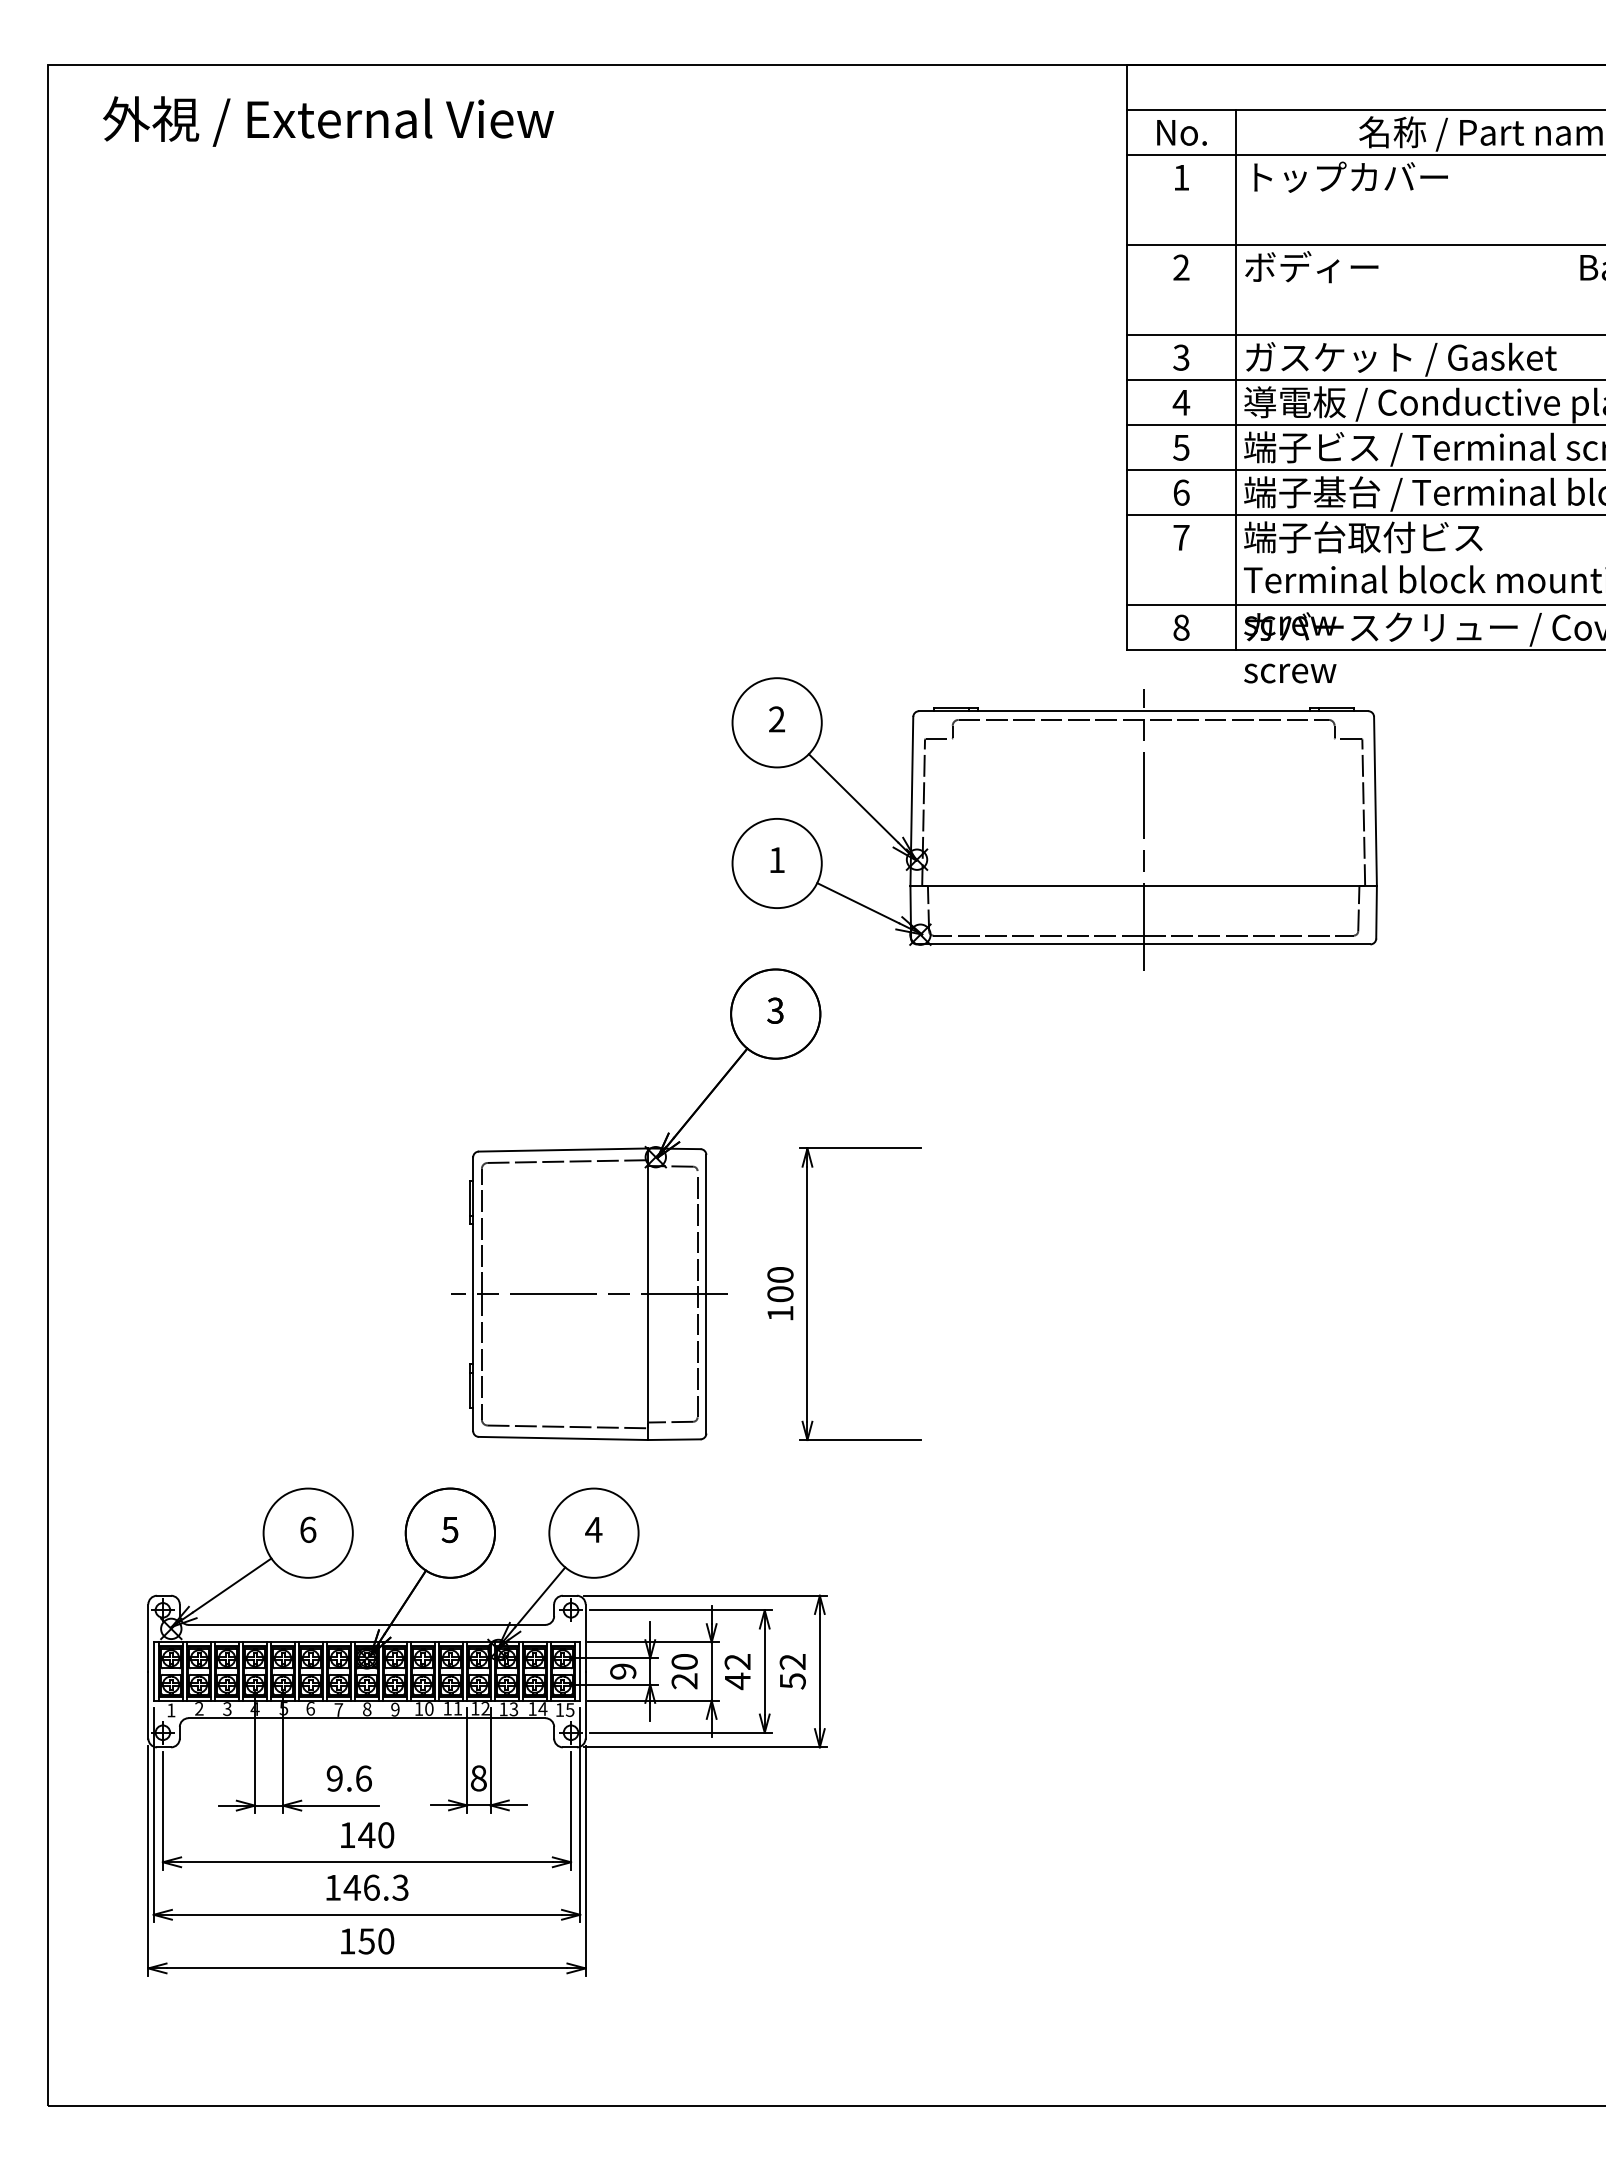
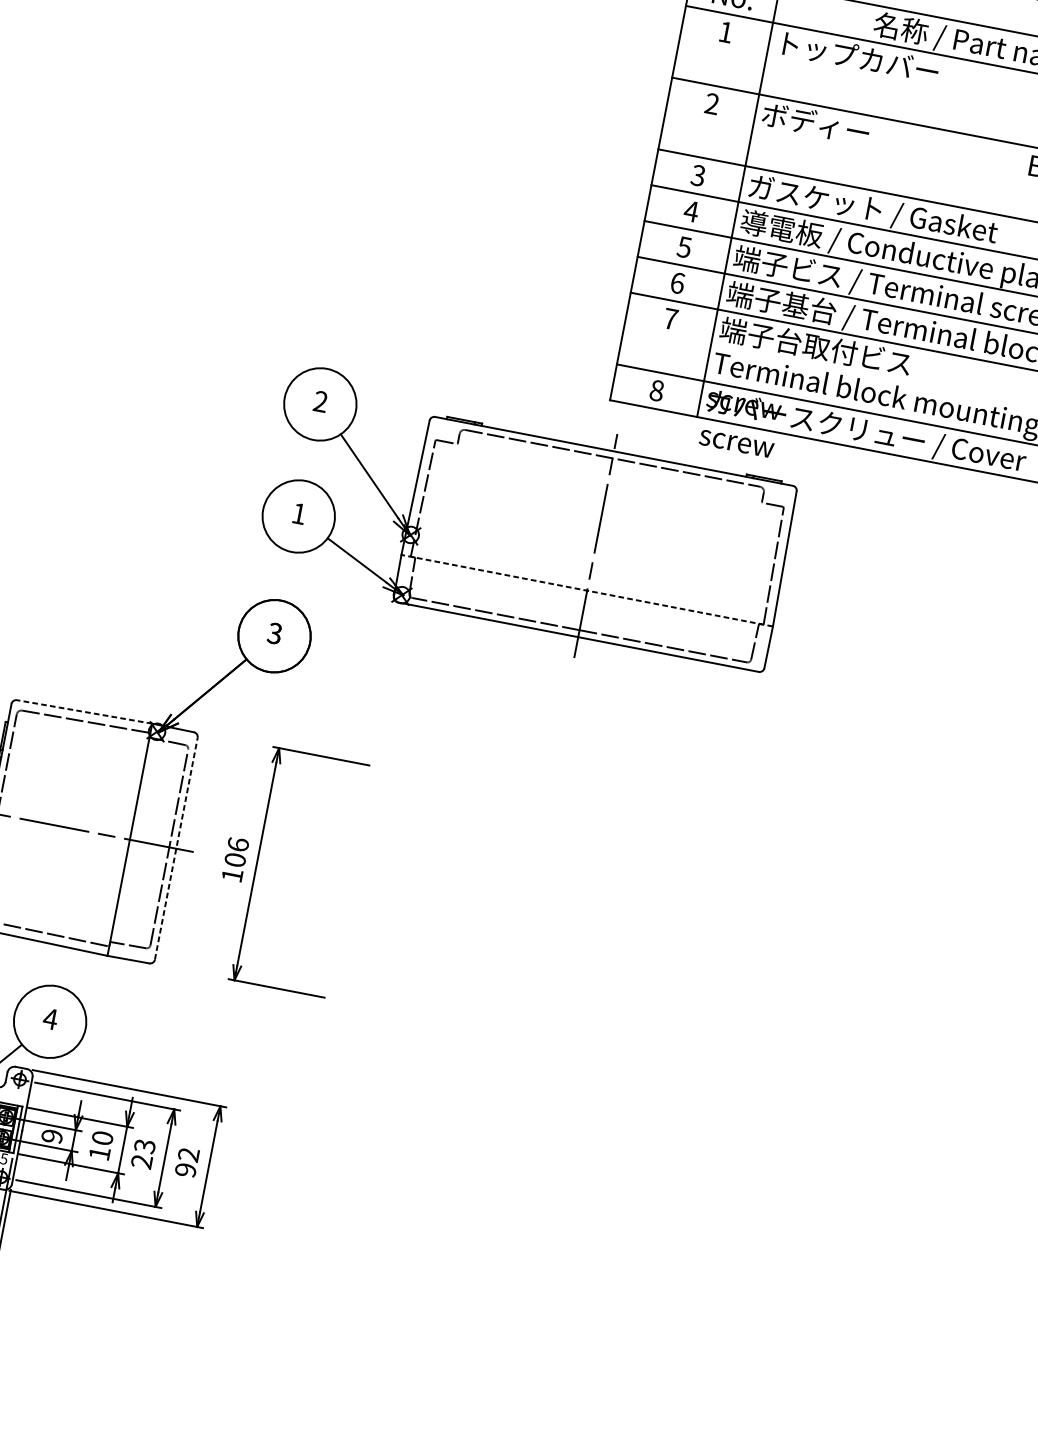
line: (1143, 886) -> (587, 591), solid -> dashed
line: (563, 1150) -> (84, 712), solid -> dashed
text: (780, 1274) -> (238, 844), 100 -> 106
line: (706, 1293) -> (176, 848), solid -> dashed
text: (737, 1672) -> (143, 1154), 42 -> 23
text: (684, 1681) -> (99, 1153), 20 -> 10
text: (792, 1681) -> (185, 1170), 52 -> 92

